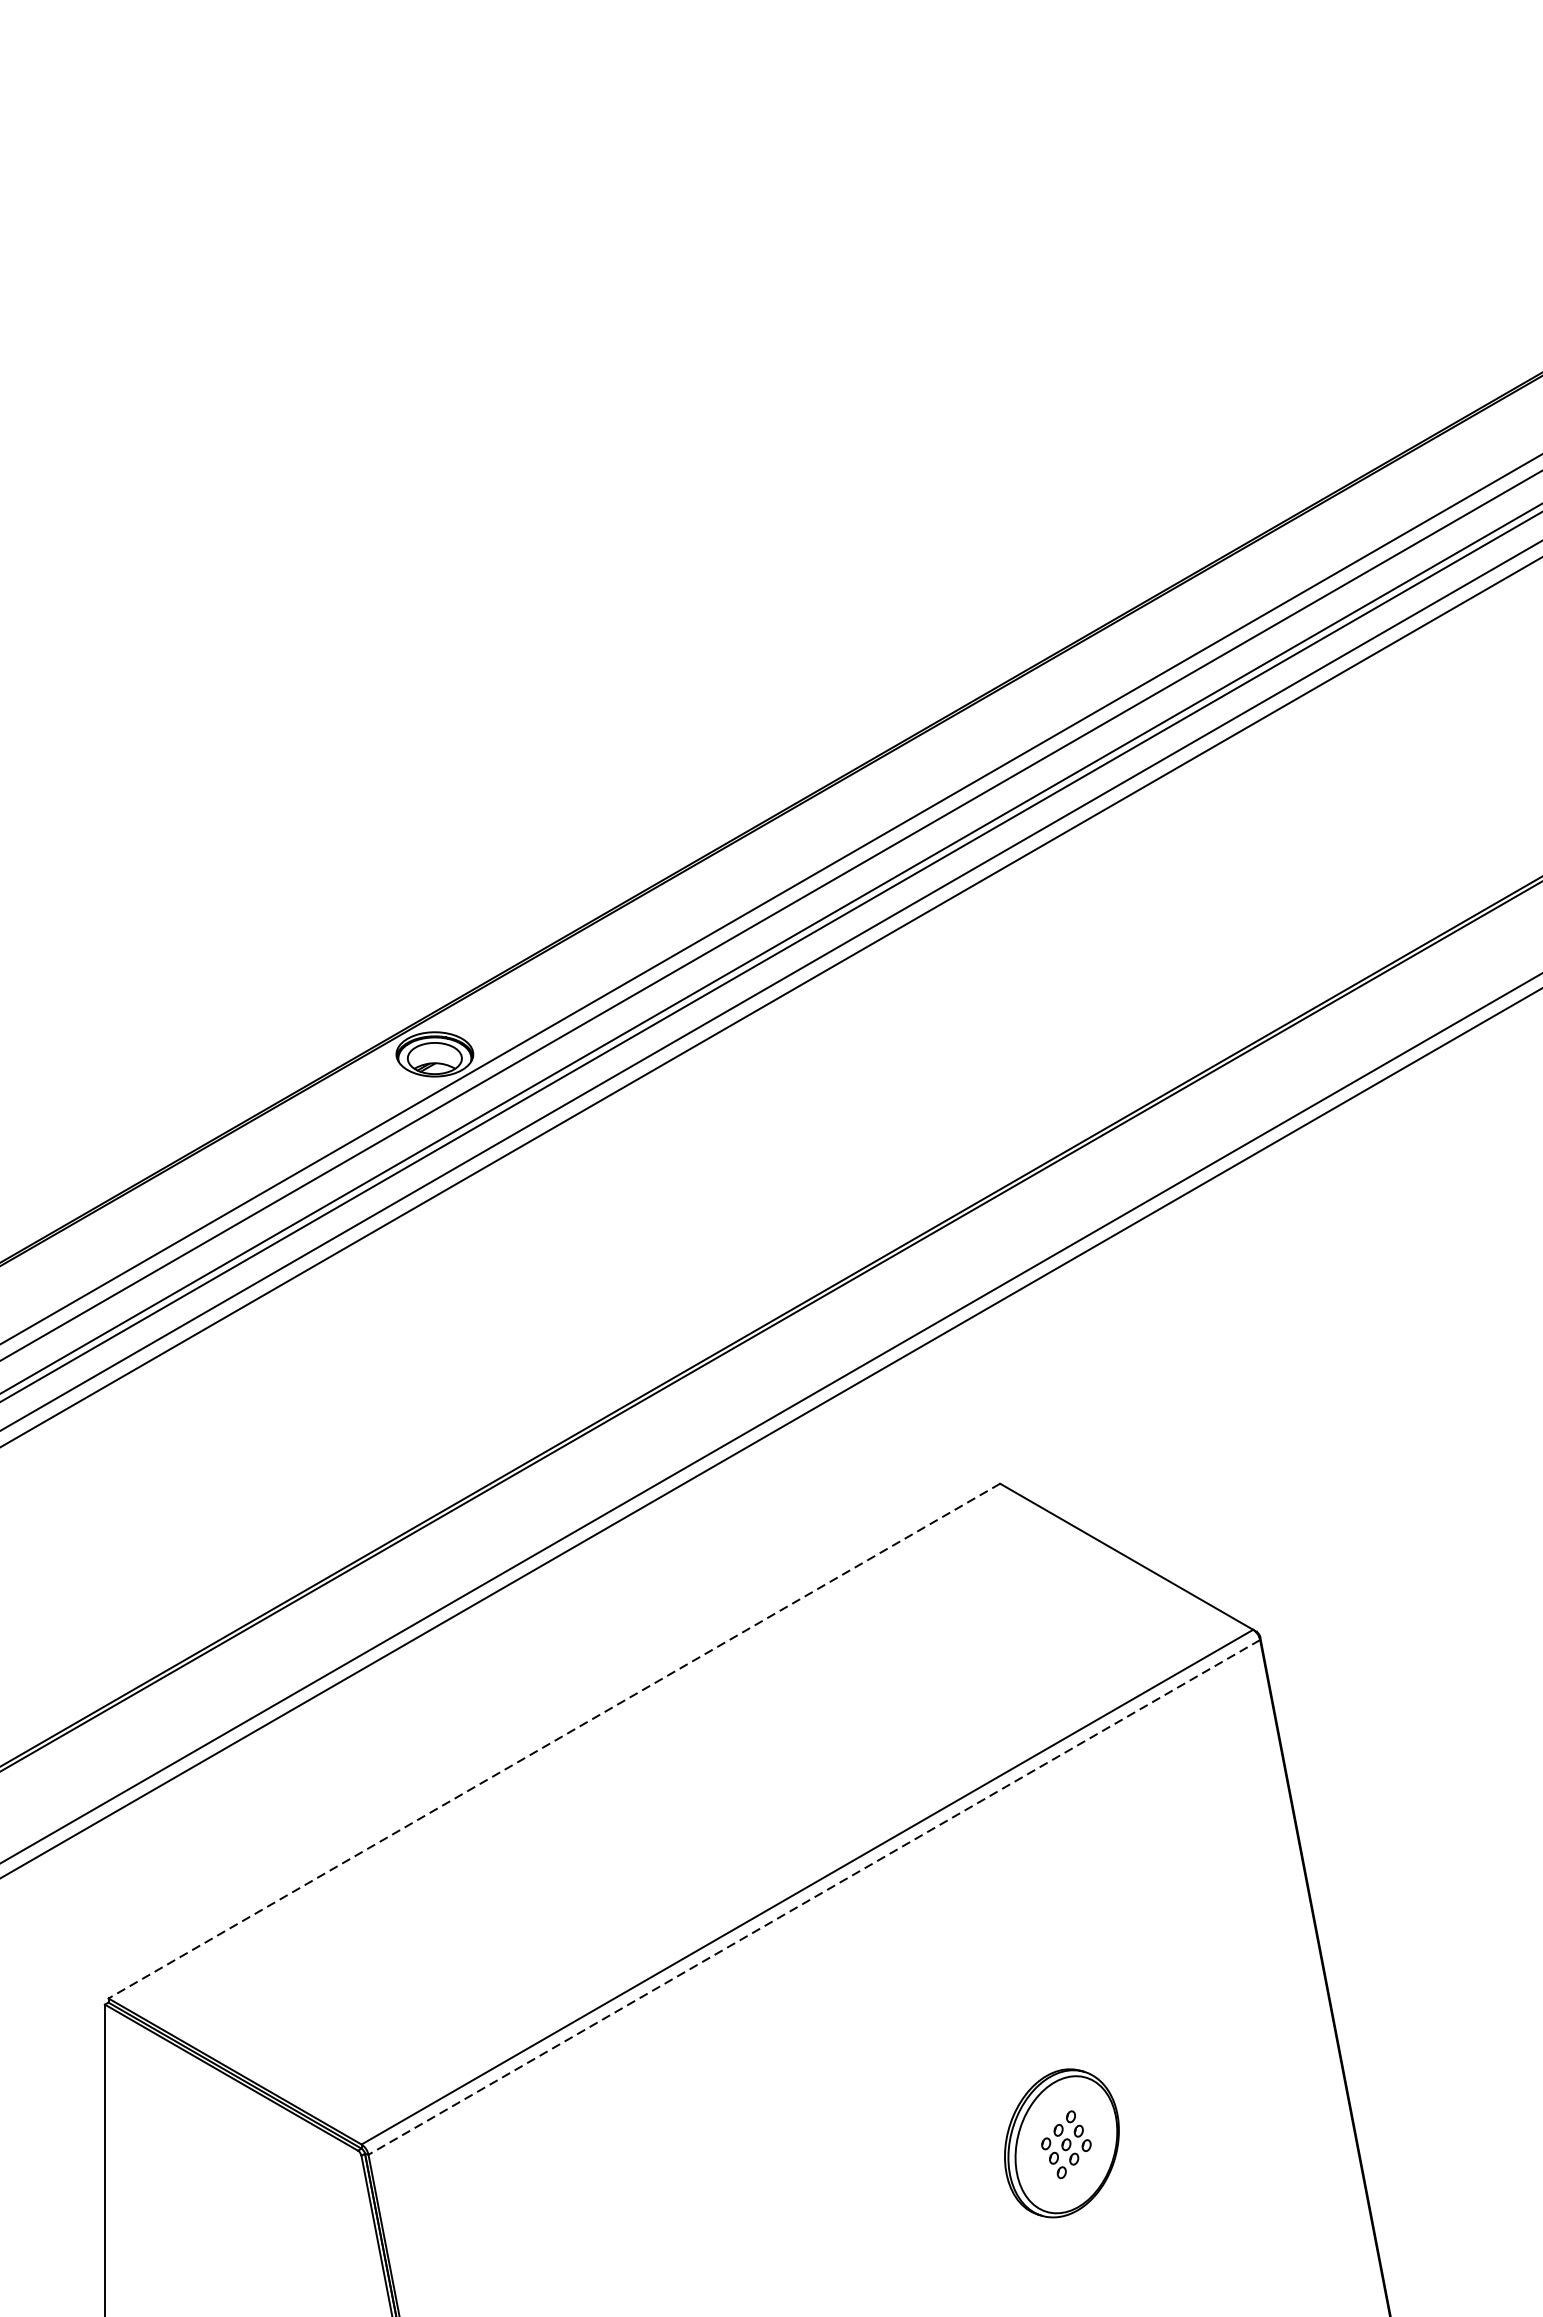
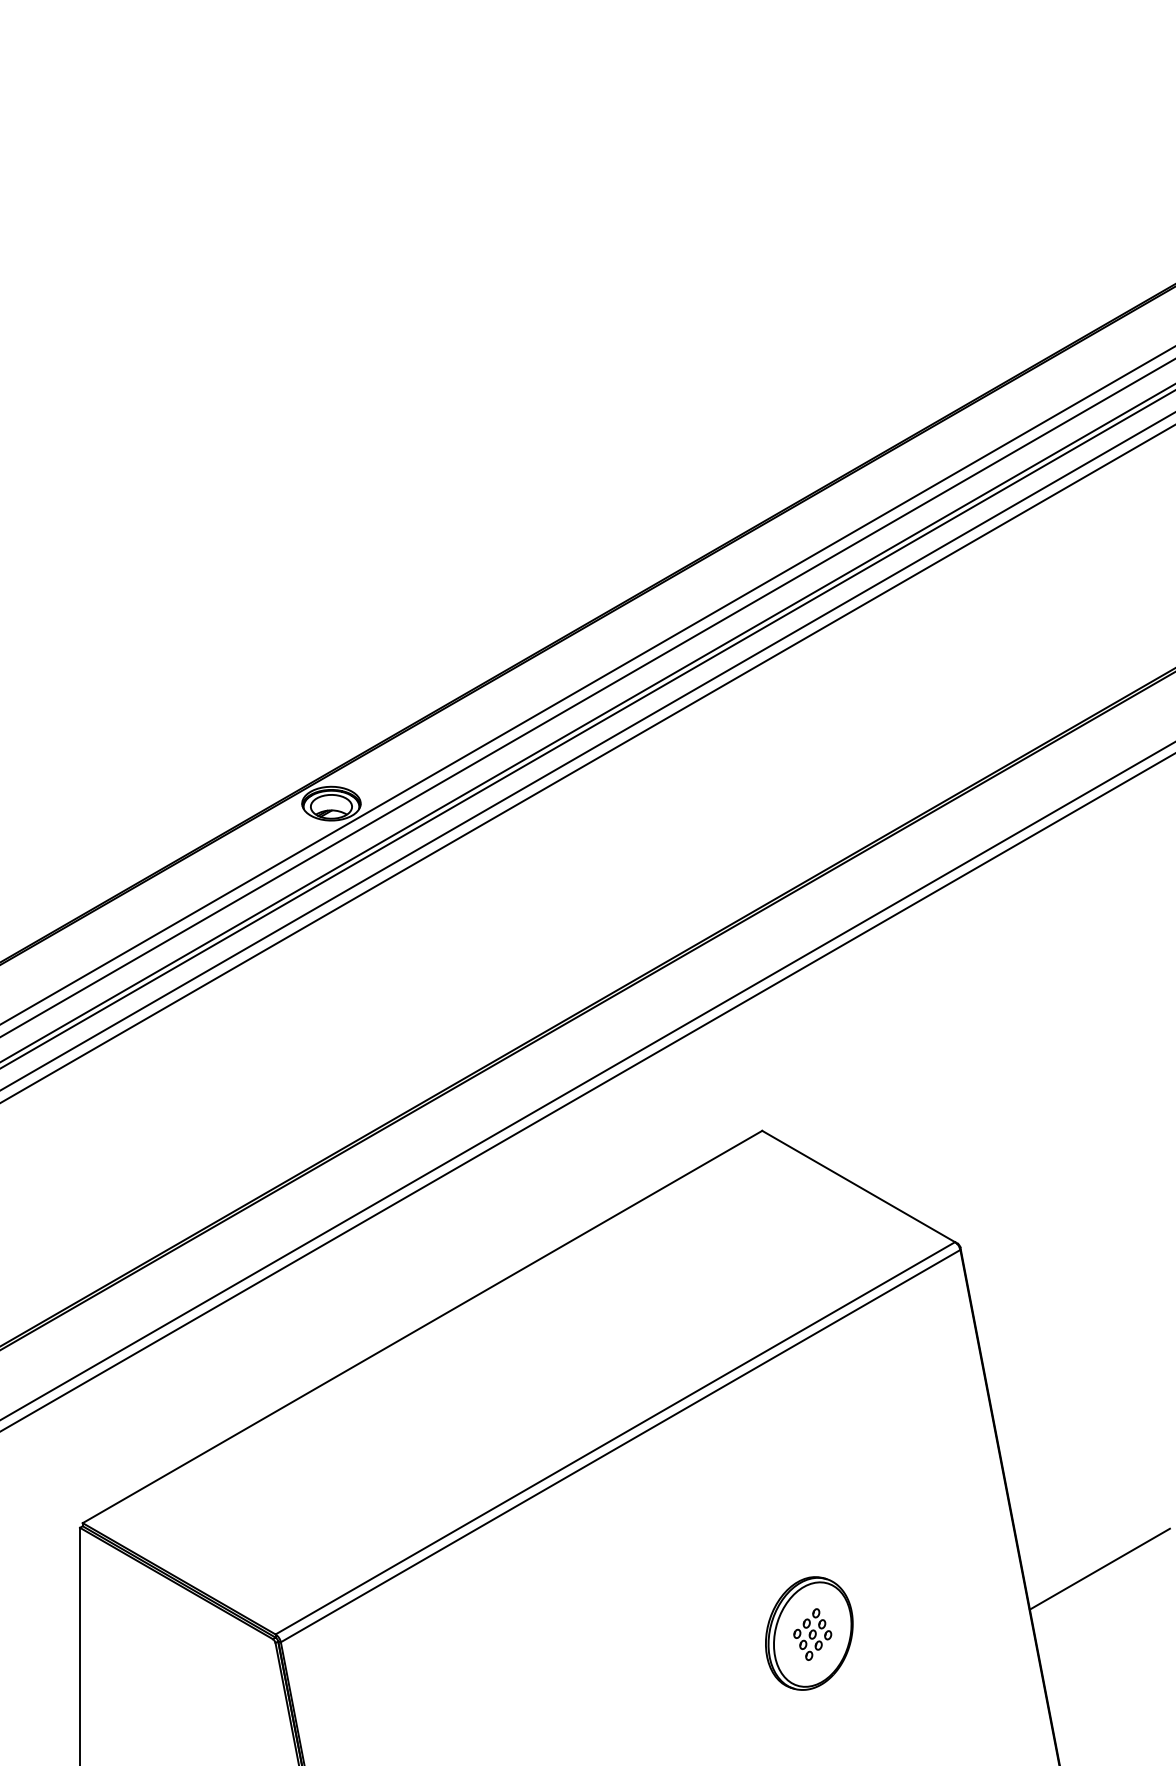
line: (554, 1741) -> (422, 1327), dashed -> solid
line: (814, 1897) -> (620, 1446), dashed -> solid
line: (1442, 2058) -> (1099, 1568), added

